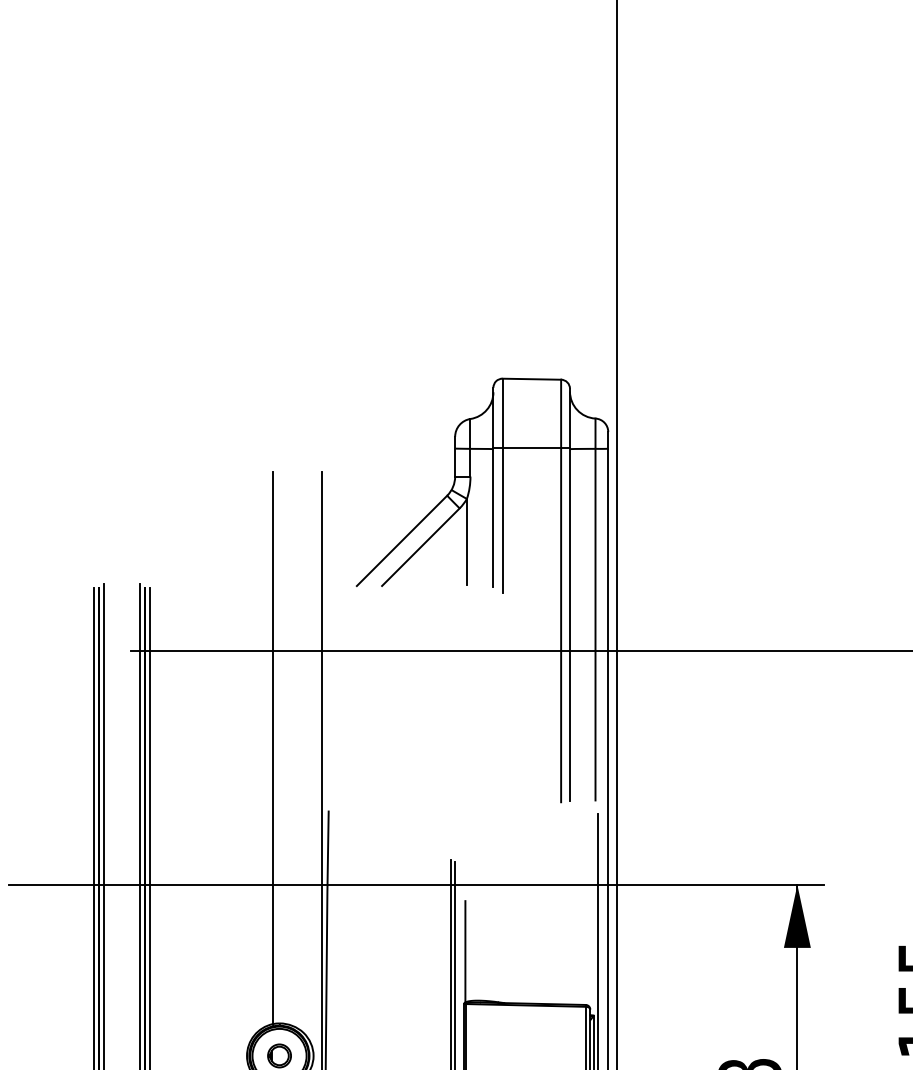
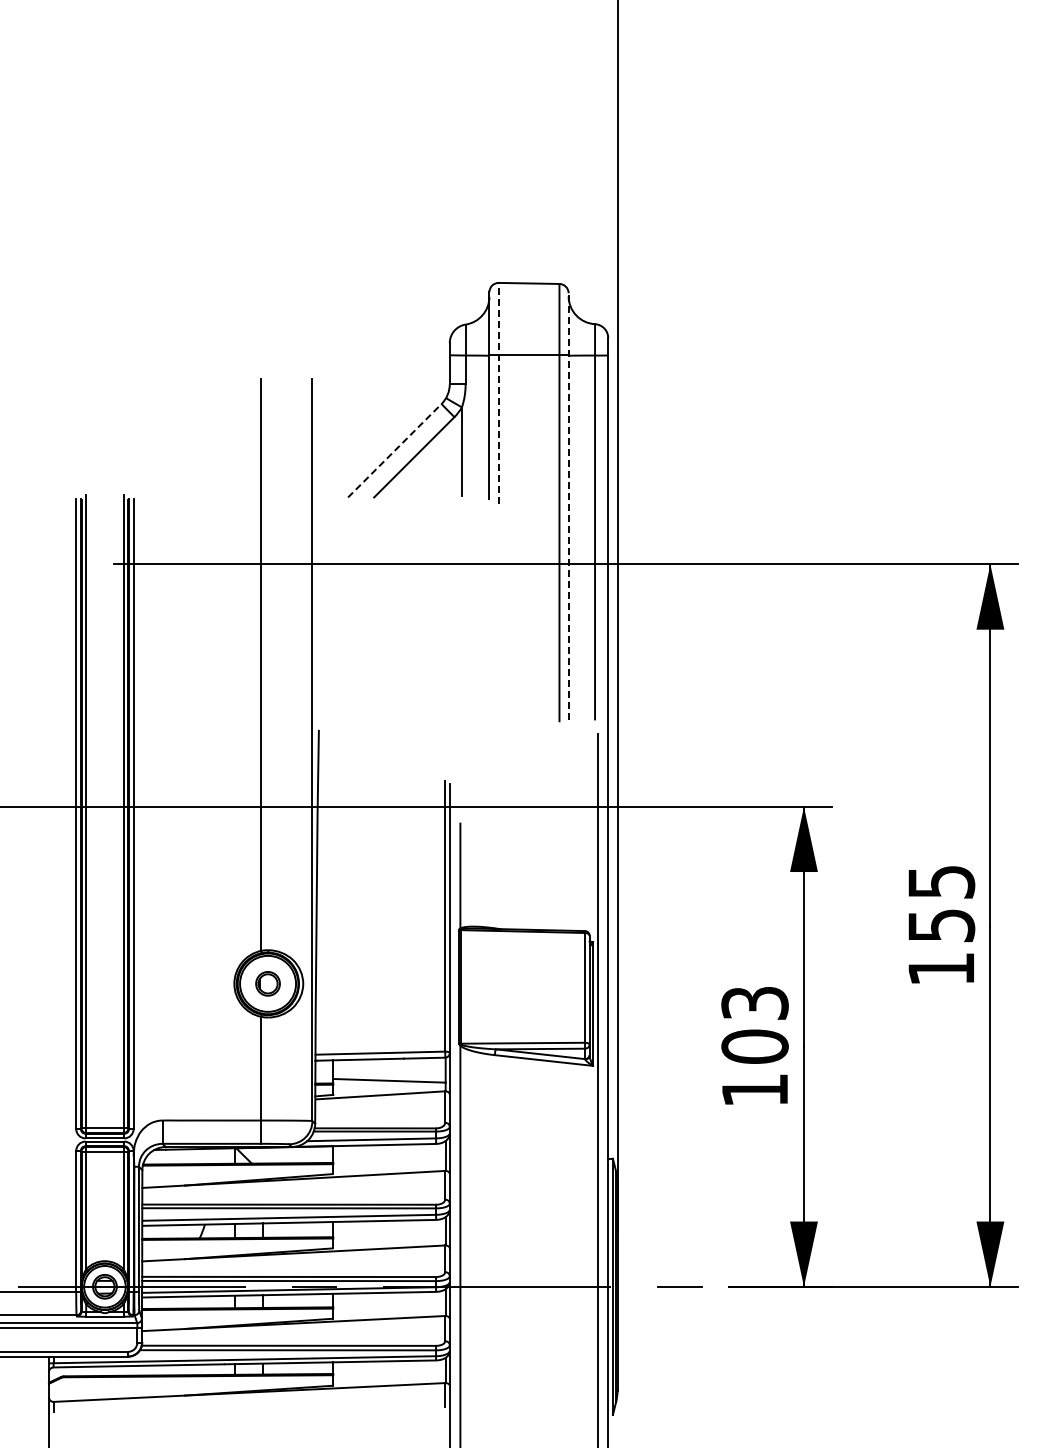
line: (502, 485) -> (498, 393), solid -> dashed
line: (402, 540) -> (395, 450), solid -> dashed
line: (569, 594) -> (568, 506), solid -> dashed

